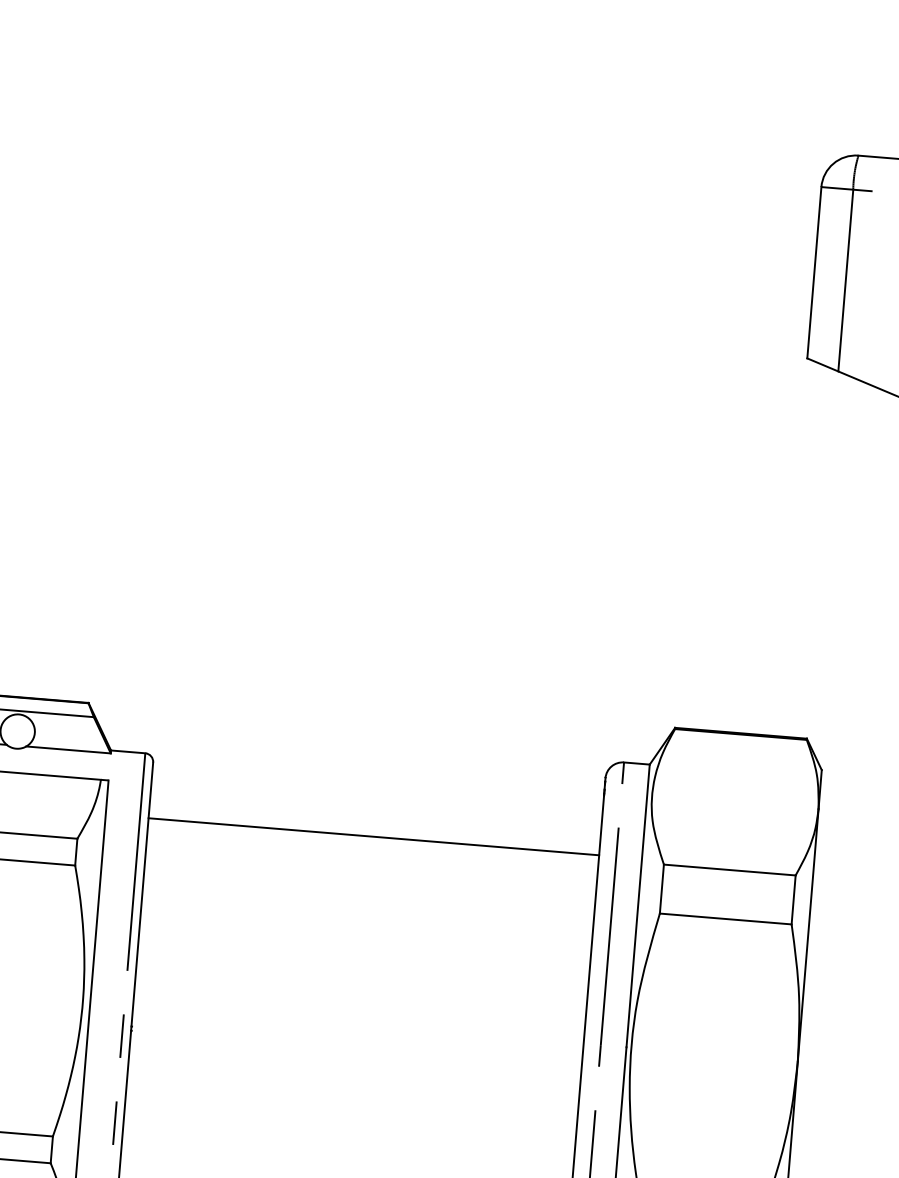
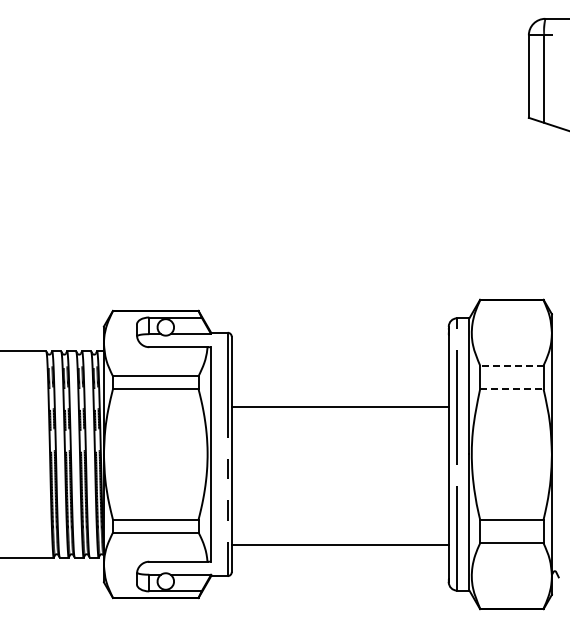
line: (372, 836) -> (339, 406), moved
line: (729, 869) -> (511, 365), solid -> dashed
line: (724, 919) -> (511, 389), solid -> dashed

